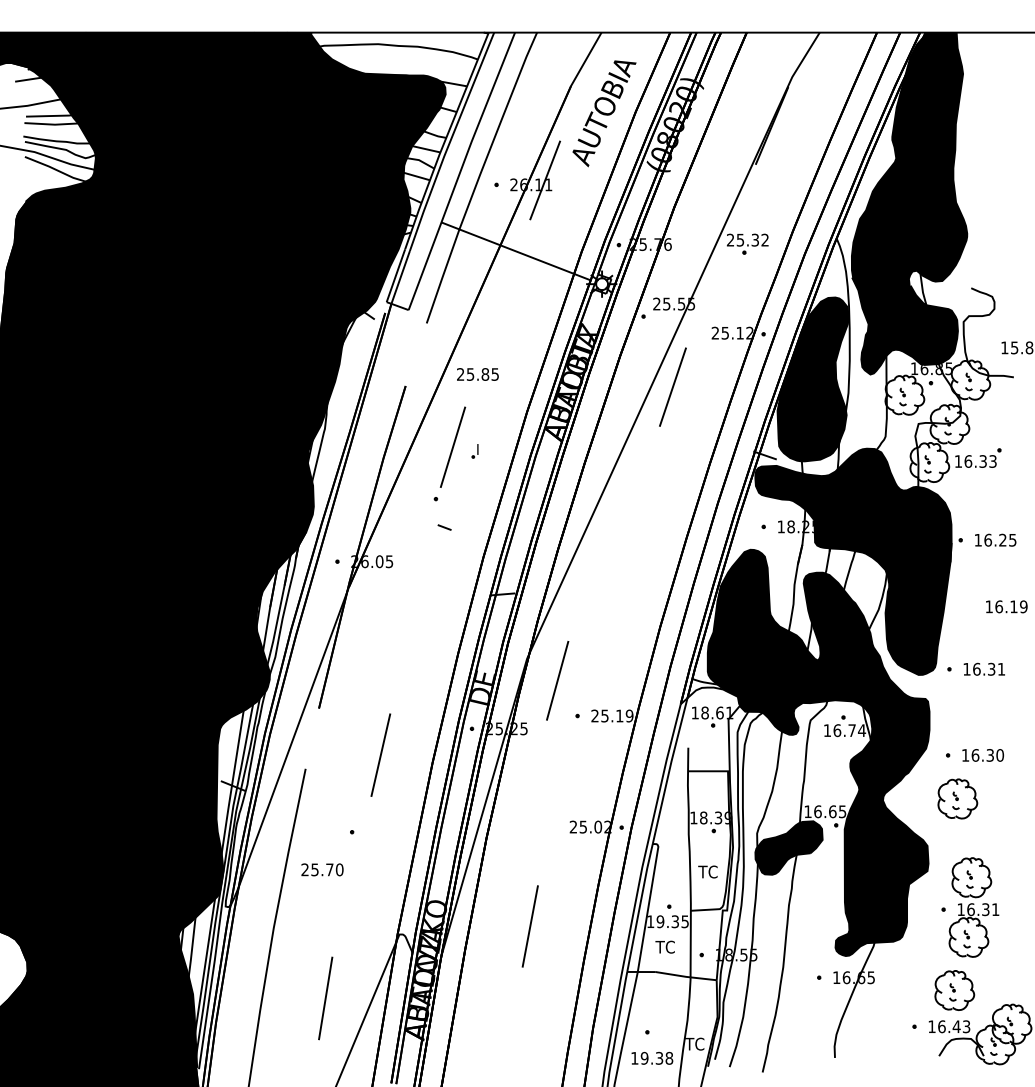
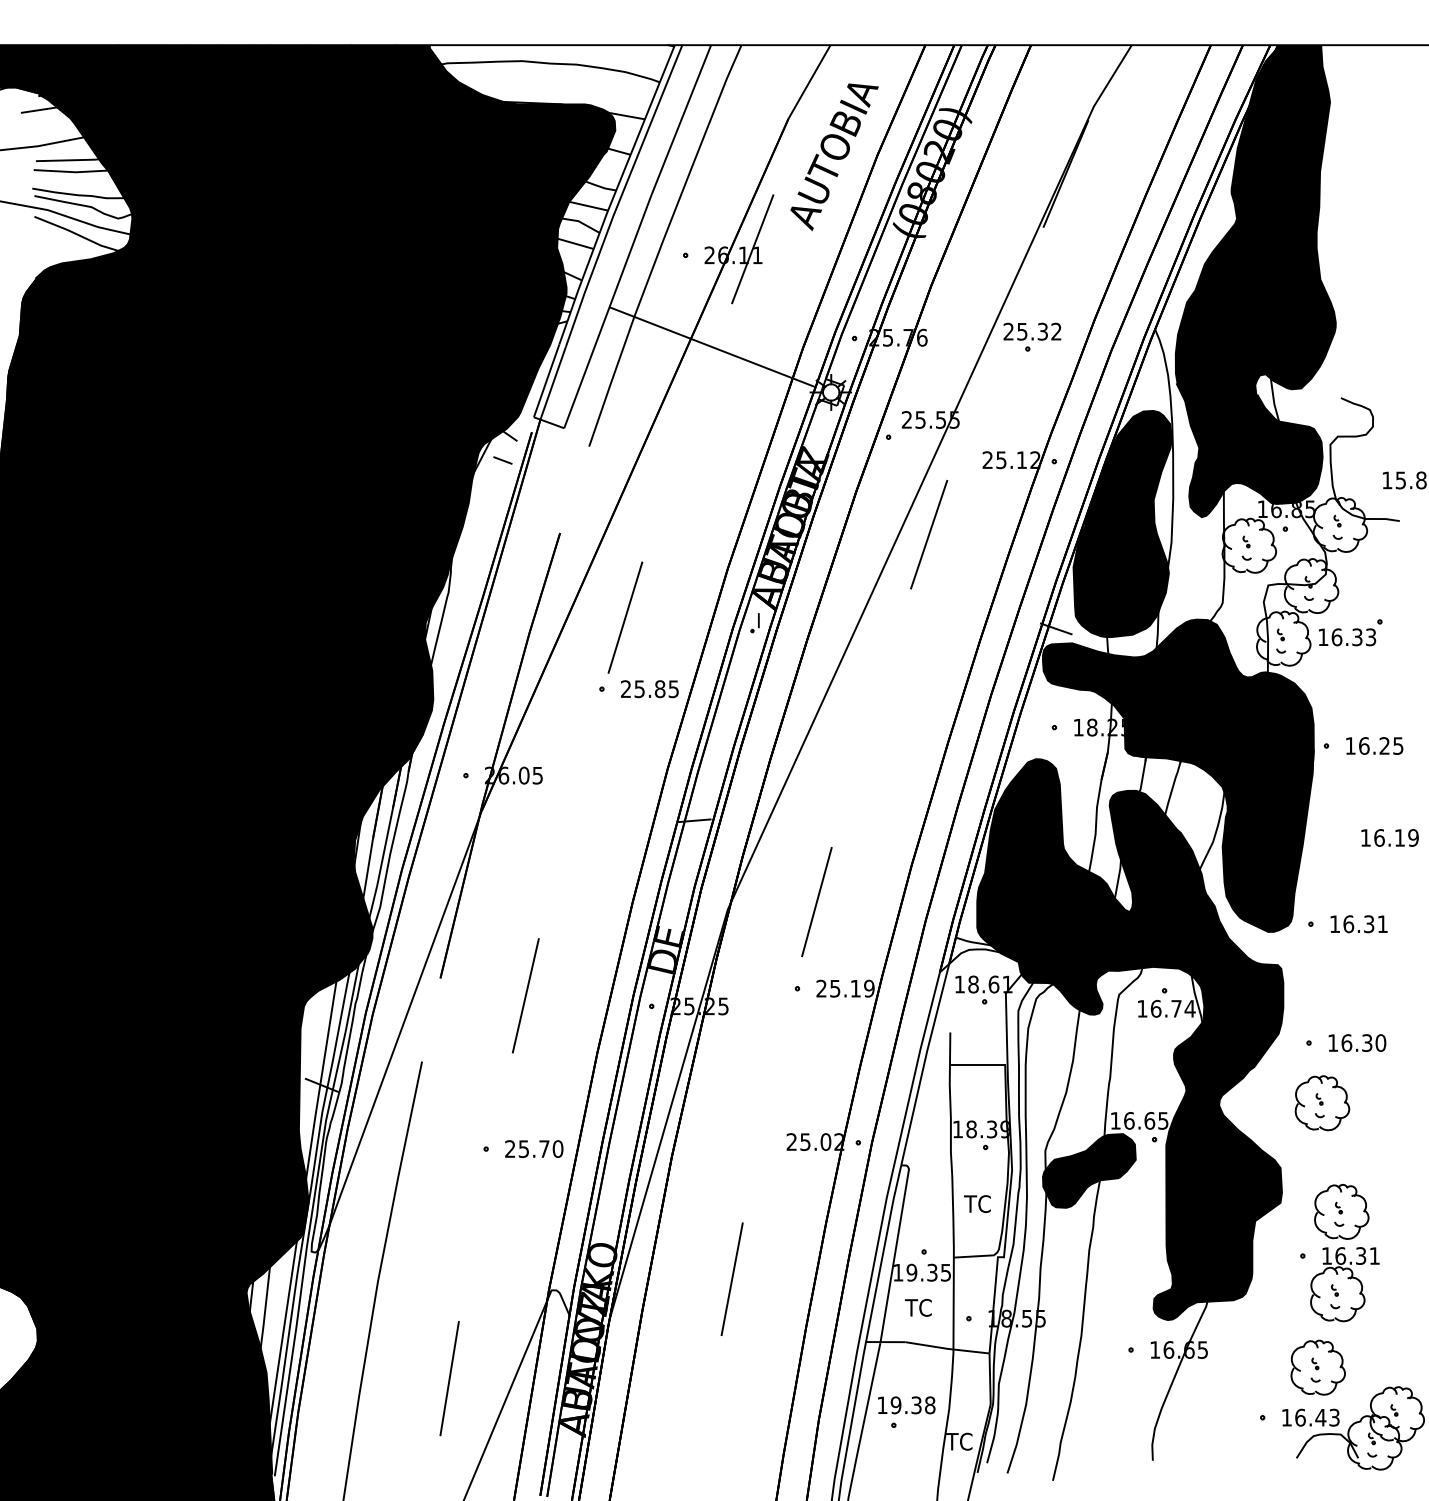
text: (477, 374) -> (649, 689), moved
part: (474, 451) -> (754, 623), moved
line: (444, 527) -> (502, 460), moved
line: (557, 681) -> (816, 902), moved
line: (380, 754) -> (525, 995), moved
text: (322, 869) -> (534, 1148), moved
text: (652, 1058) -> (906, 1405), moved

